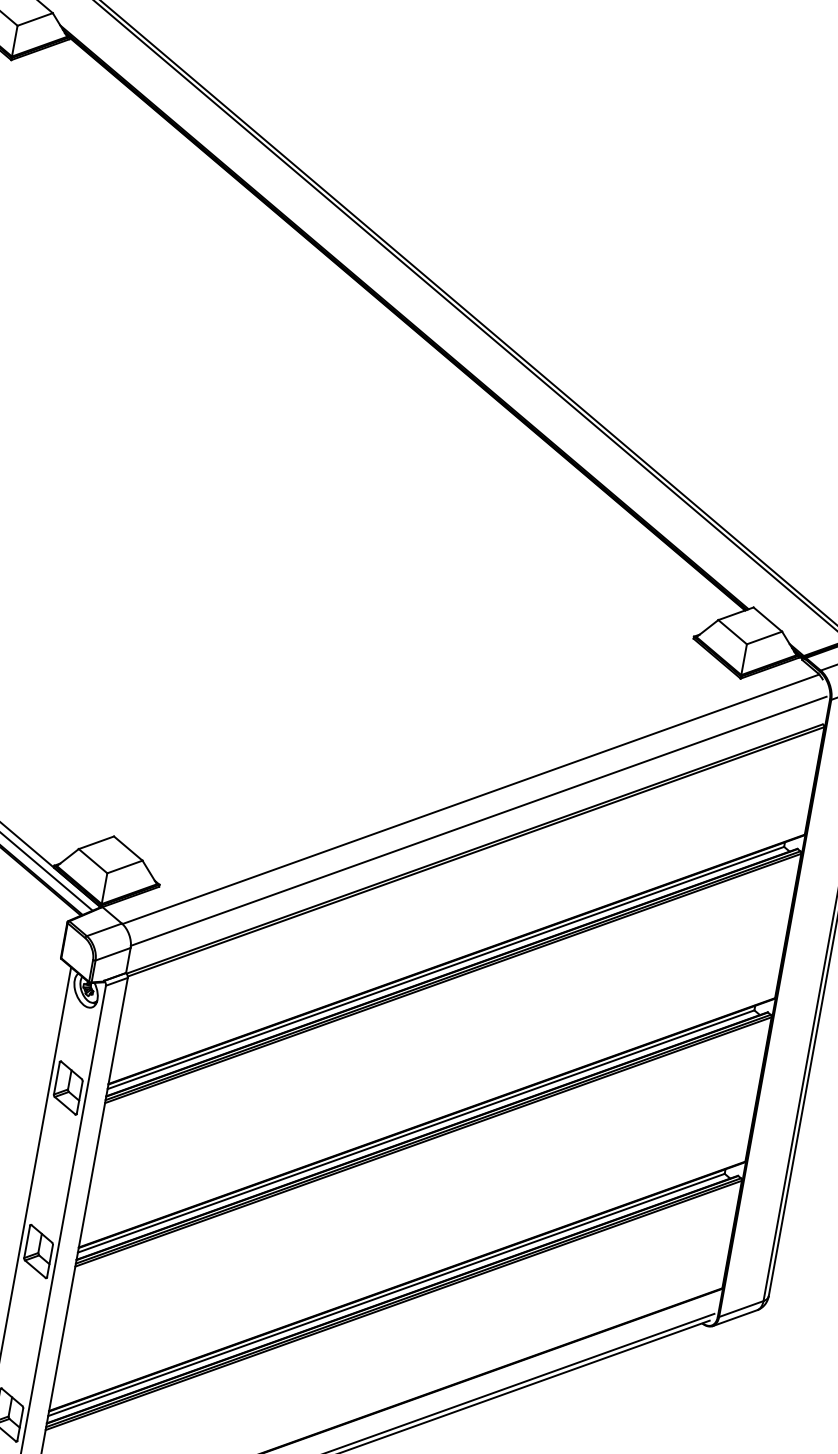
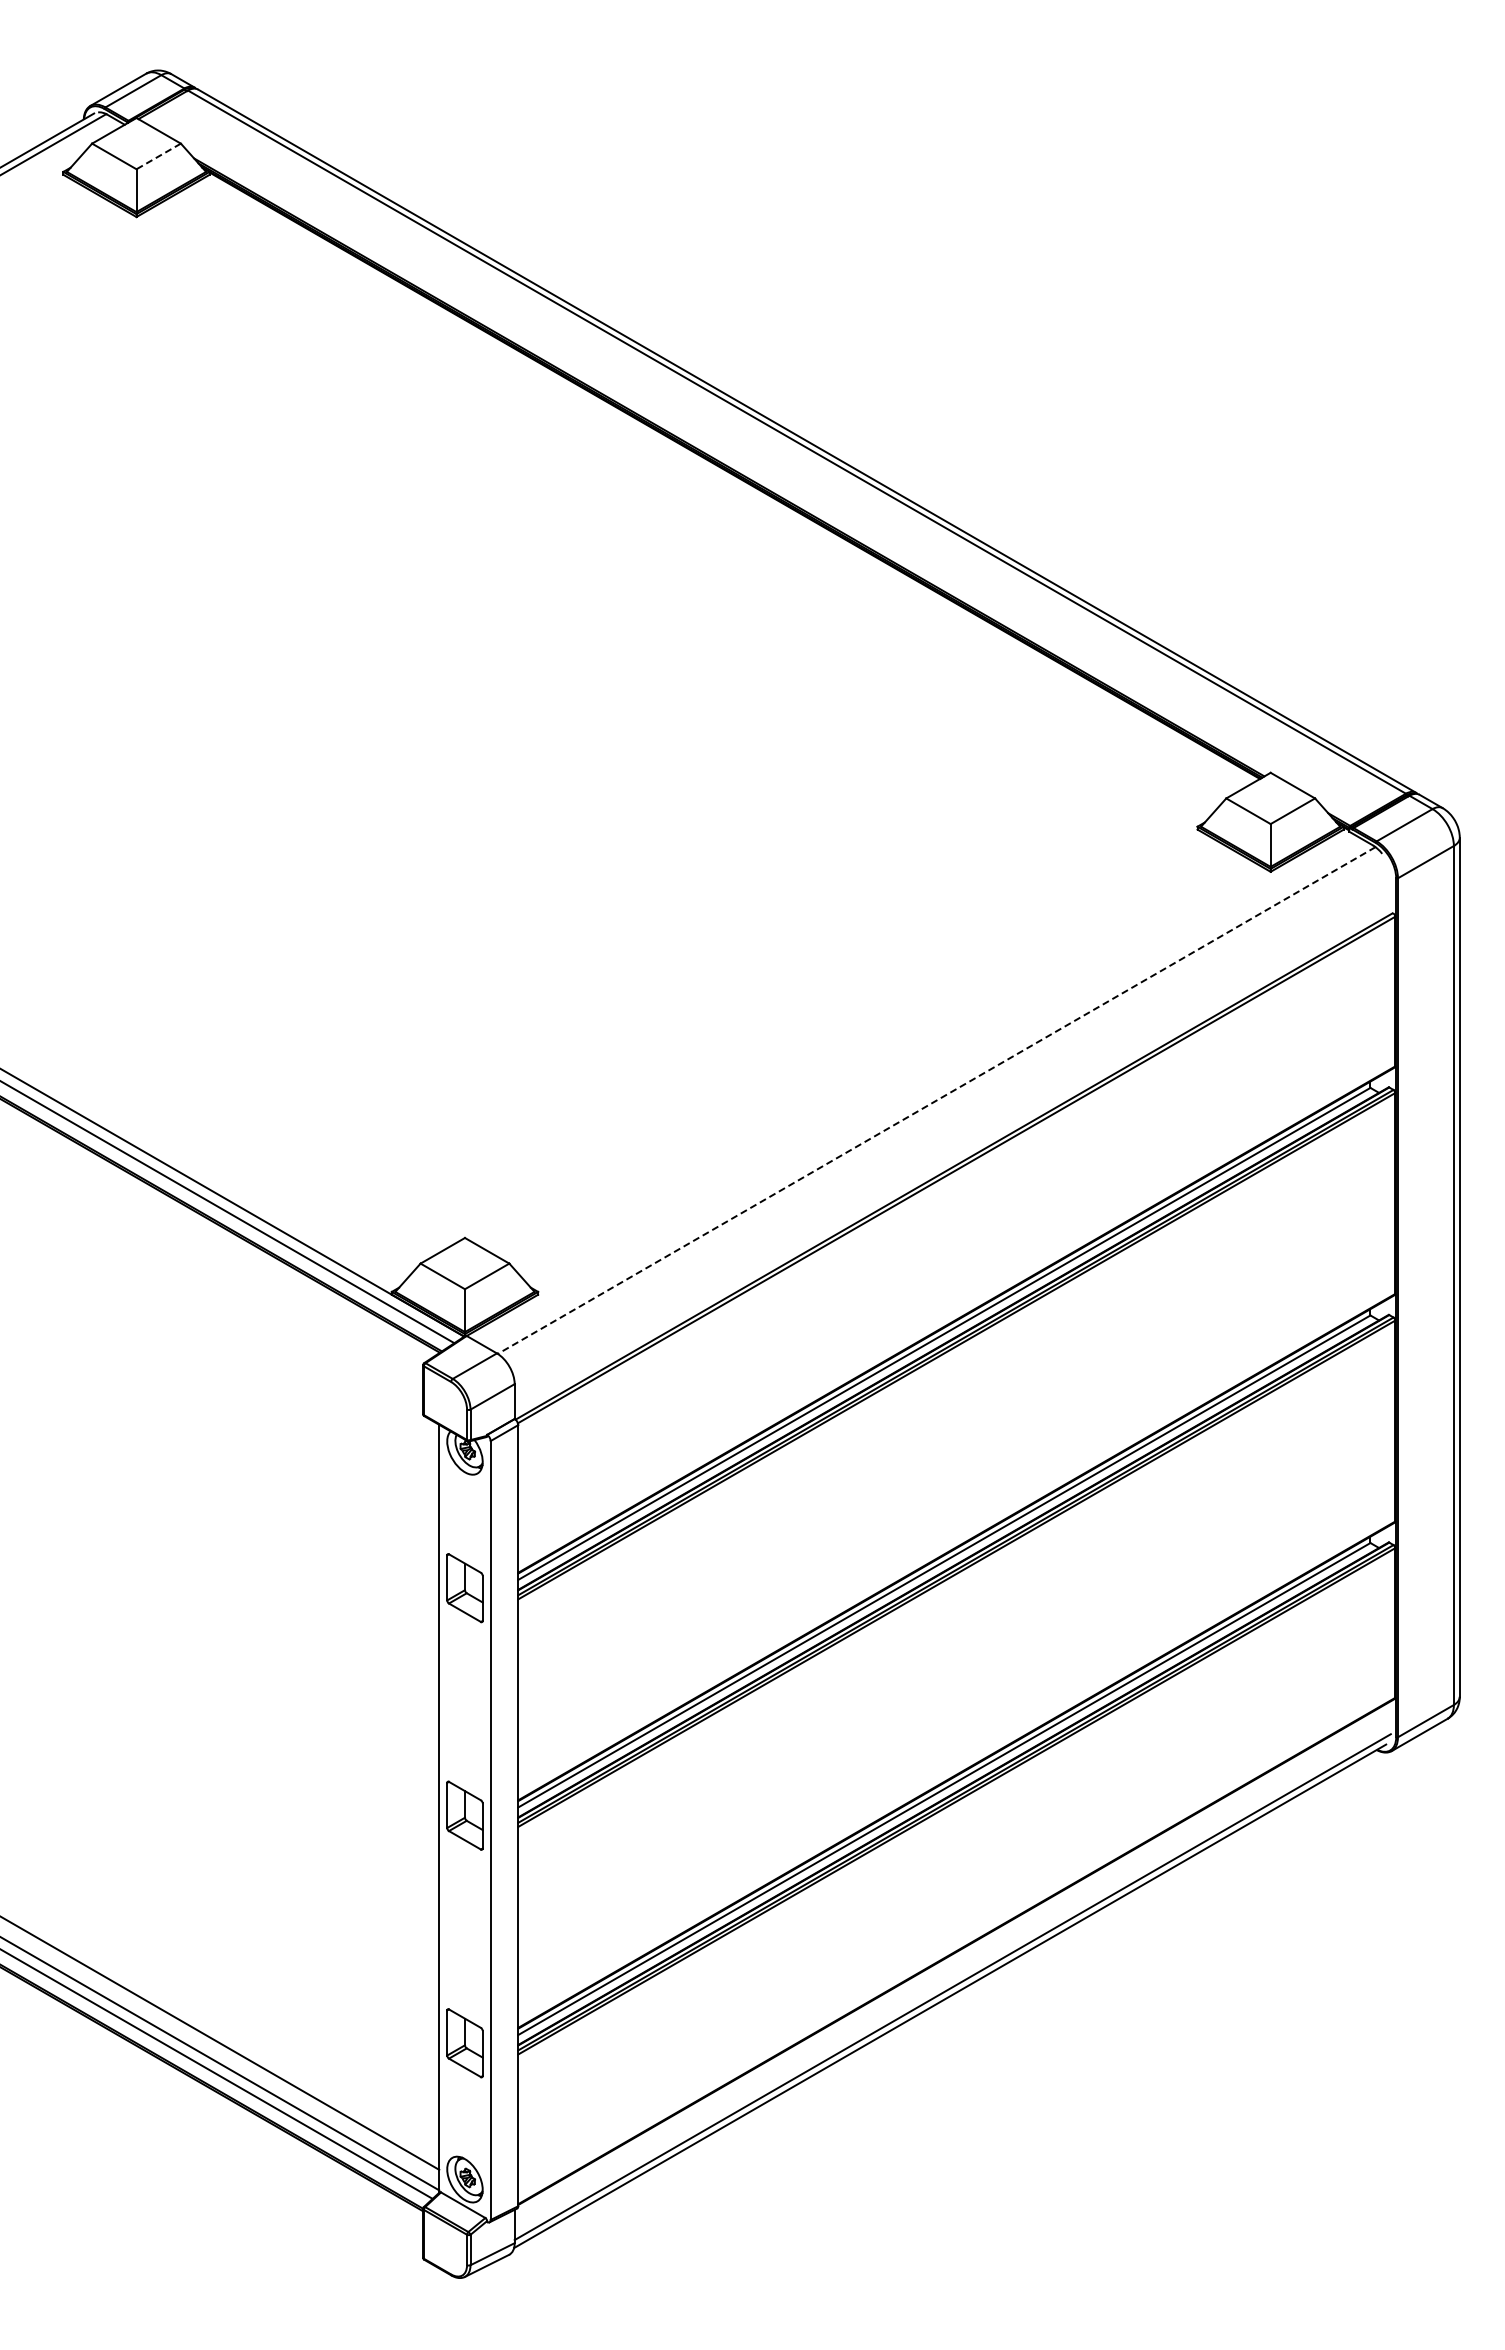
line: (35, 19) -> (158, 156), solid -> dashed
line: (470, 799) -> (936, 1100), solid -> dashed
line: (478, 821) -> (952, 1128), removed

